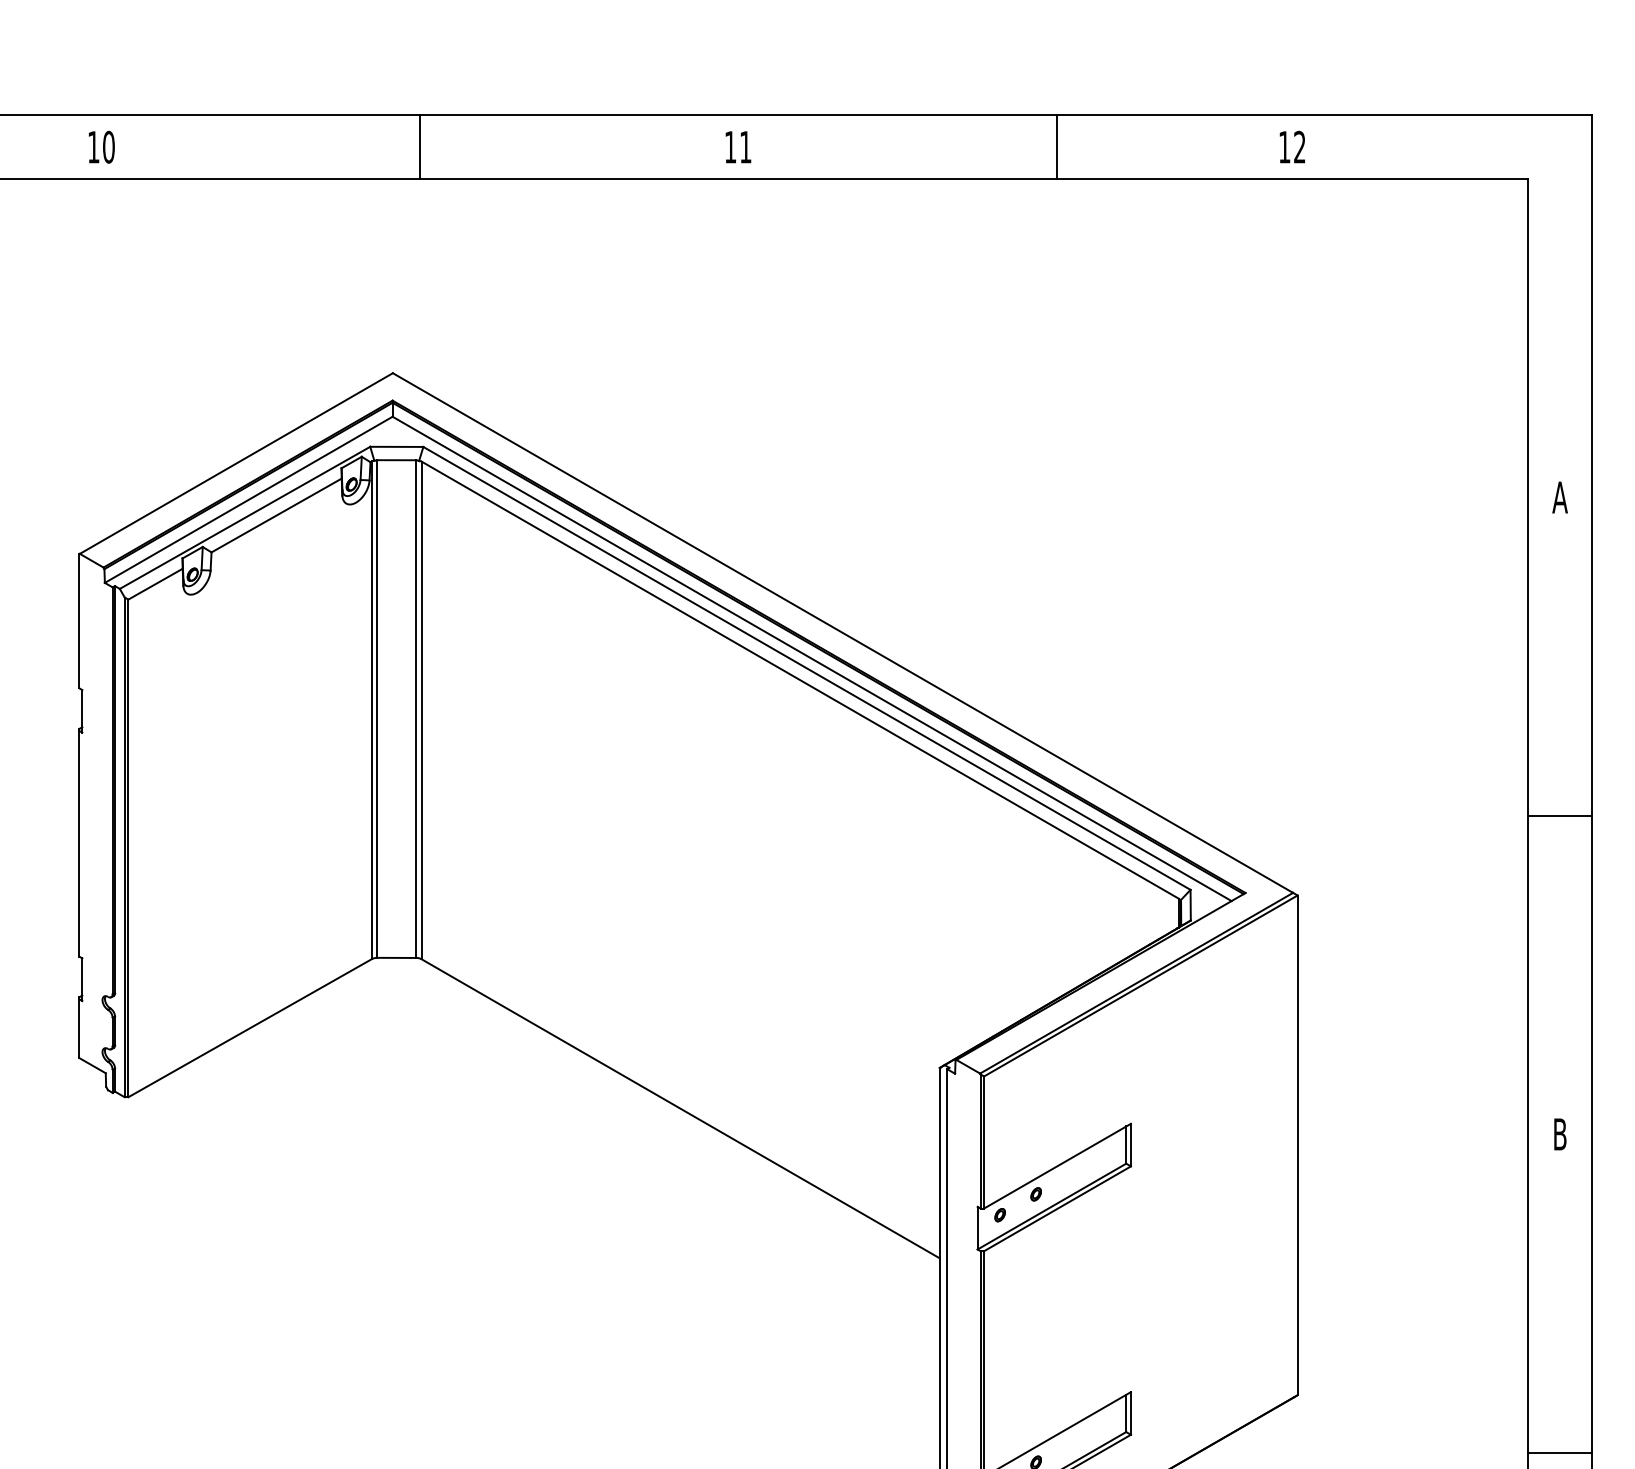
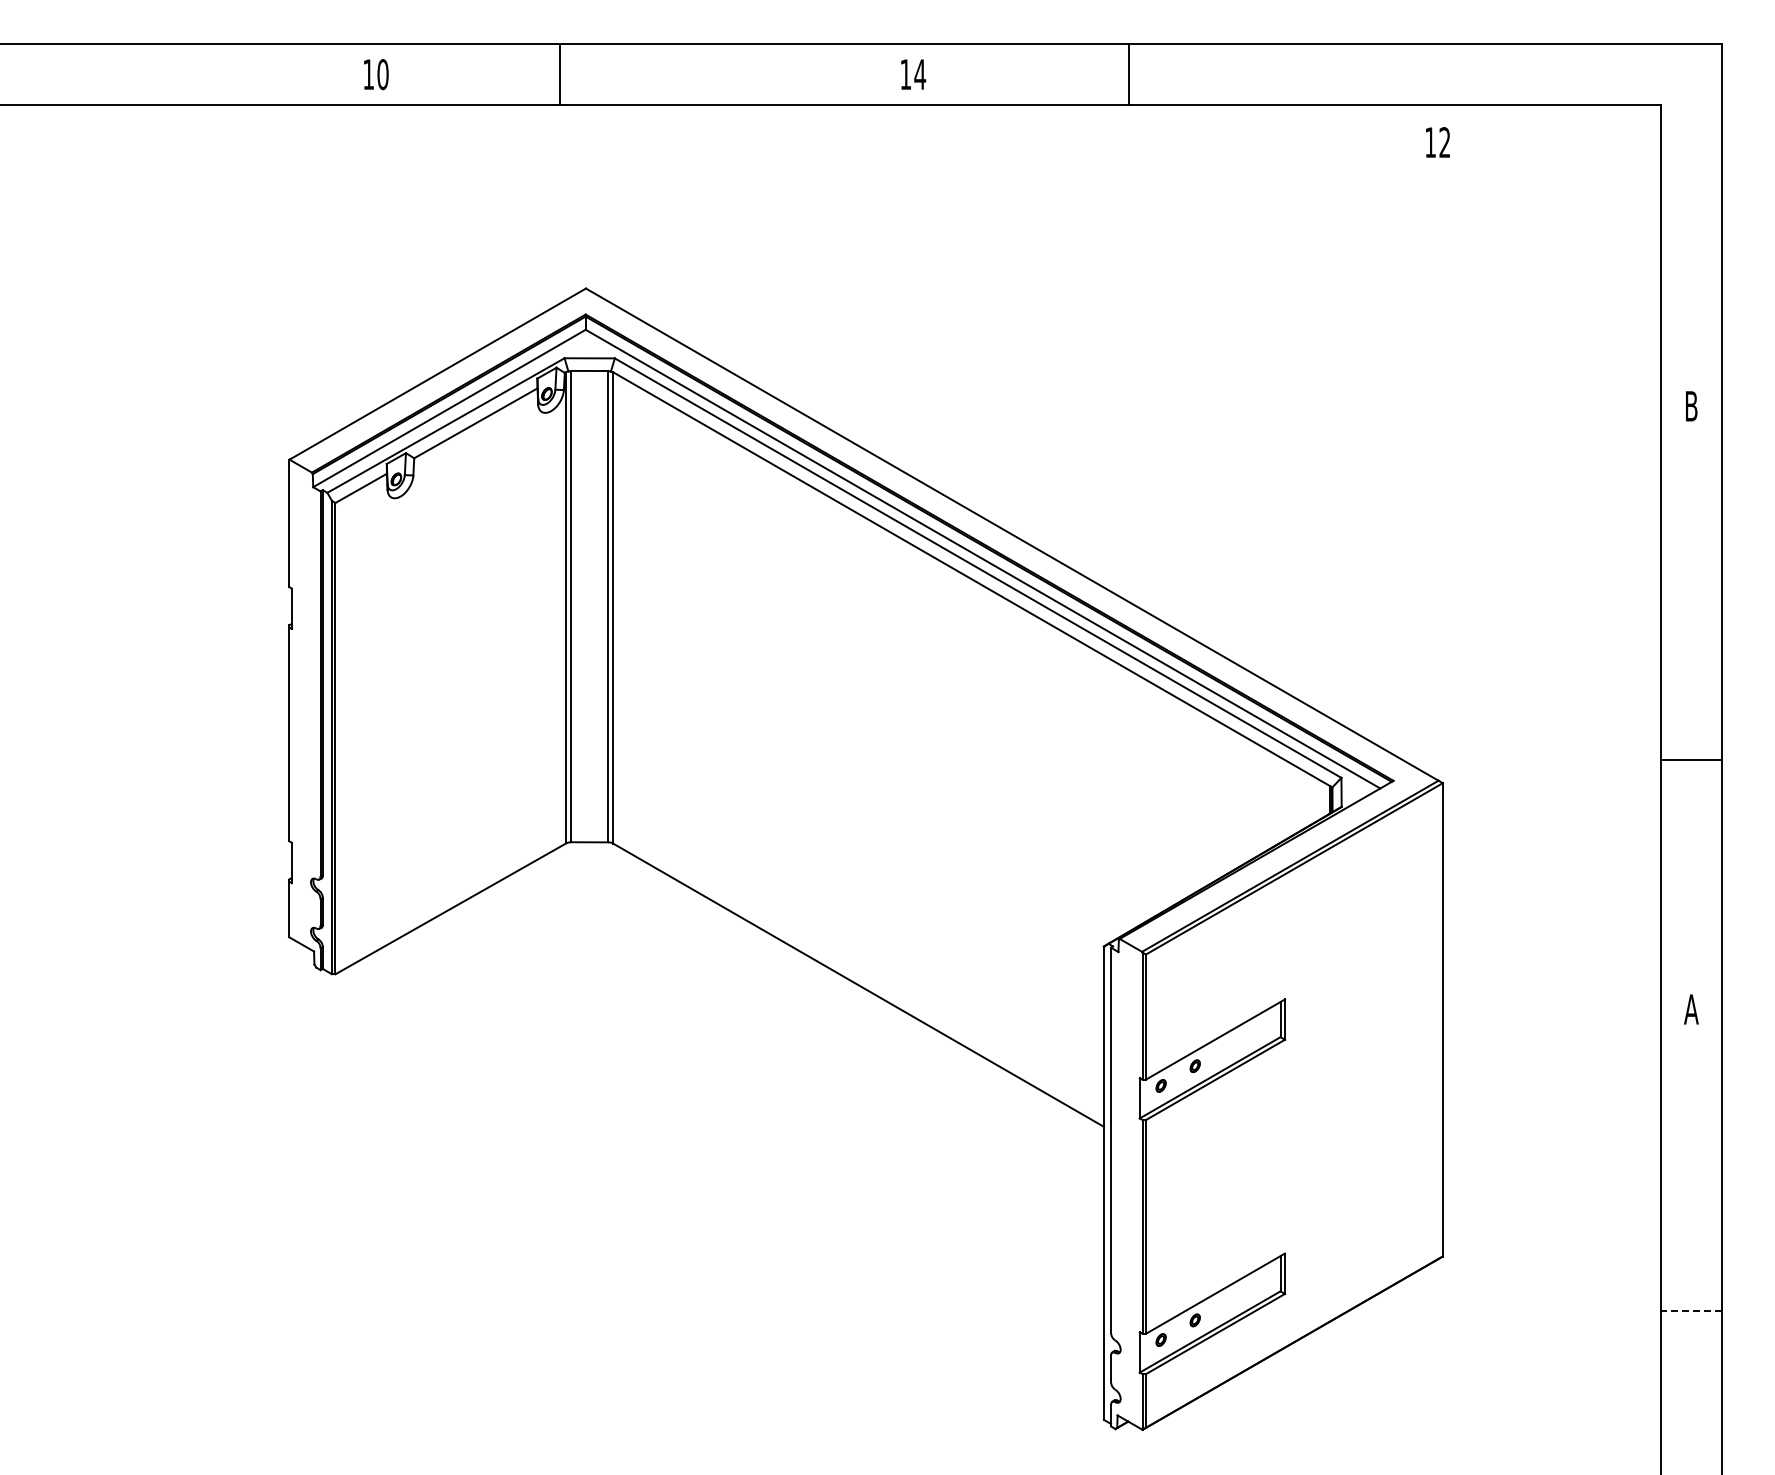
text: (101, 147) -> (376, 74), moved
line: (419, 147) -> (559, 74), moved
text: (746, 147) -> (920, 74), 11 -> 14
line: (1057, 147) -> (1129, 74), moved
text: (1291, 147) -> (1437, 142), moved
text: (1560, 497) -> (1691, 406), A -> B
line: (1560, 815) -> (1691, 759), moved
text: (1560, 1134) -> (1691, 1009), B -> A
line: (1560, 1453) -> (1691, 1311), solid -> dashed

